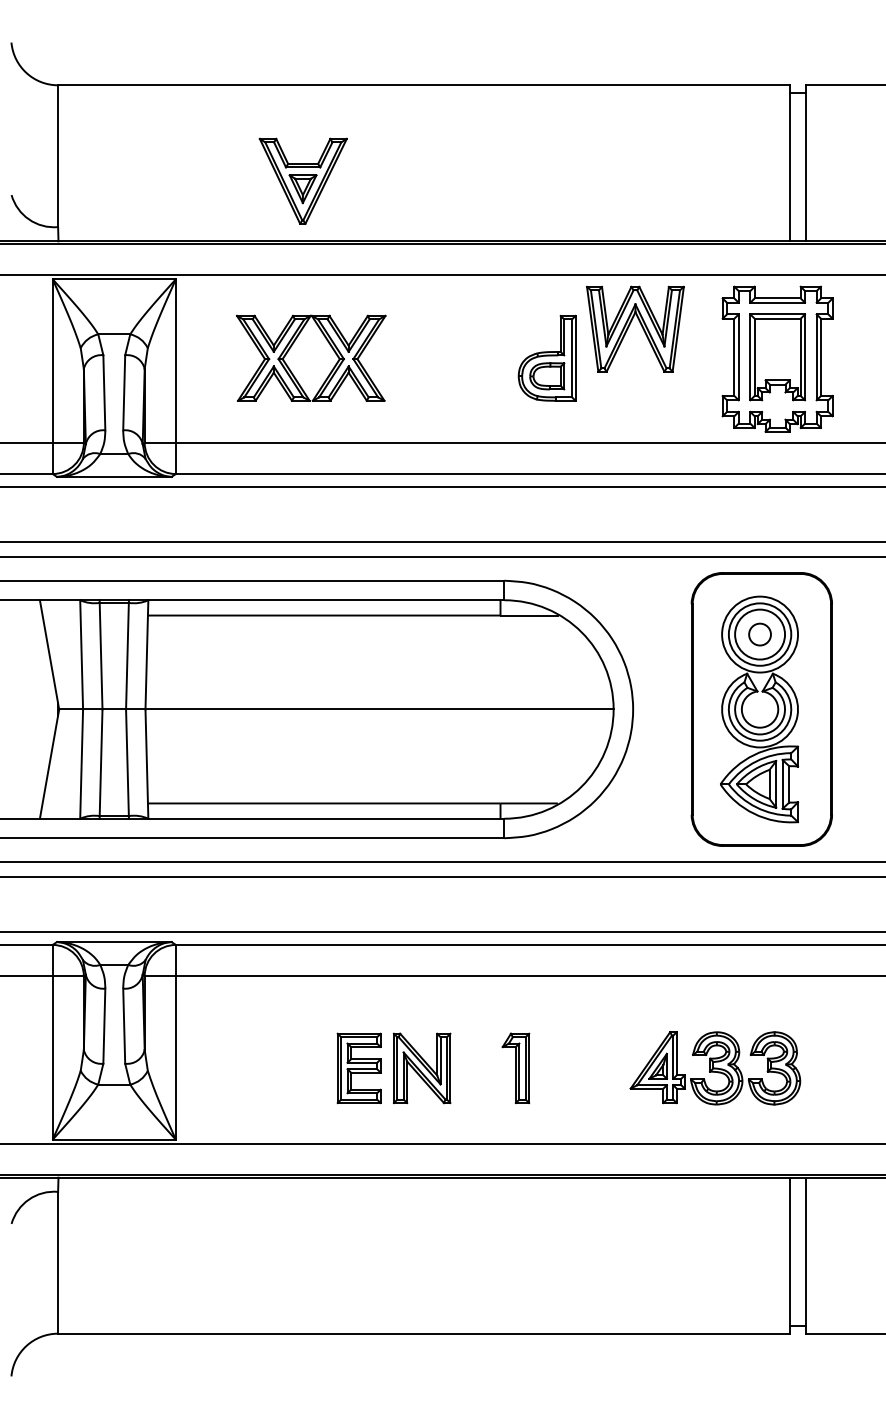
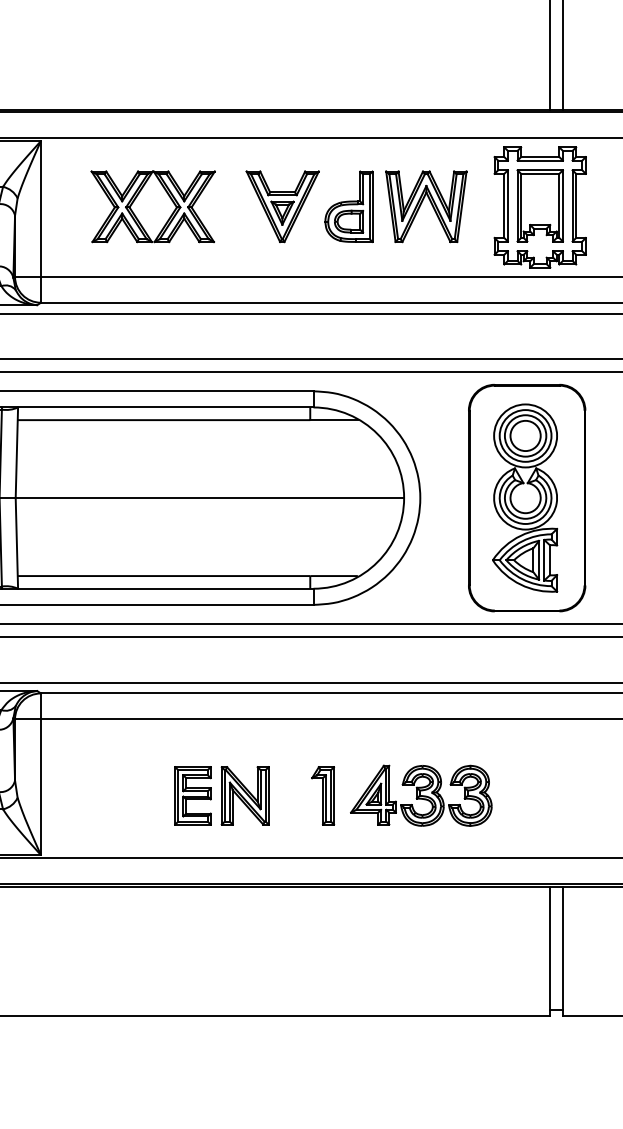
part: (302, 180) -> (282, 206), moved
part: (635, 328) -> (426, 206), moved
circle: (759, 634) -> (525, 435), size x1.67
part: (715, 1068) -> (421, 795), moved

